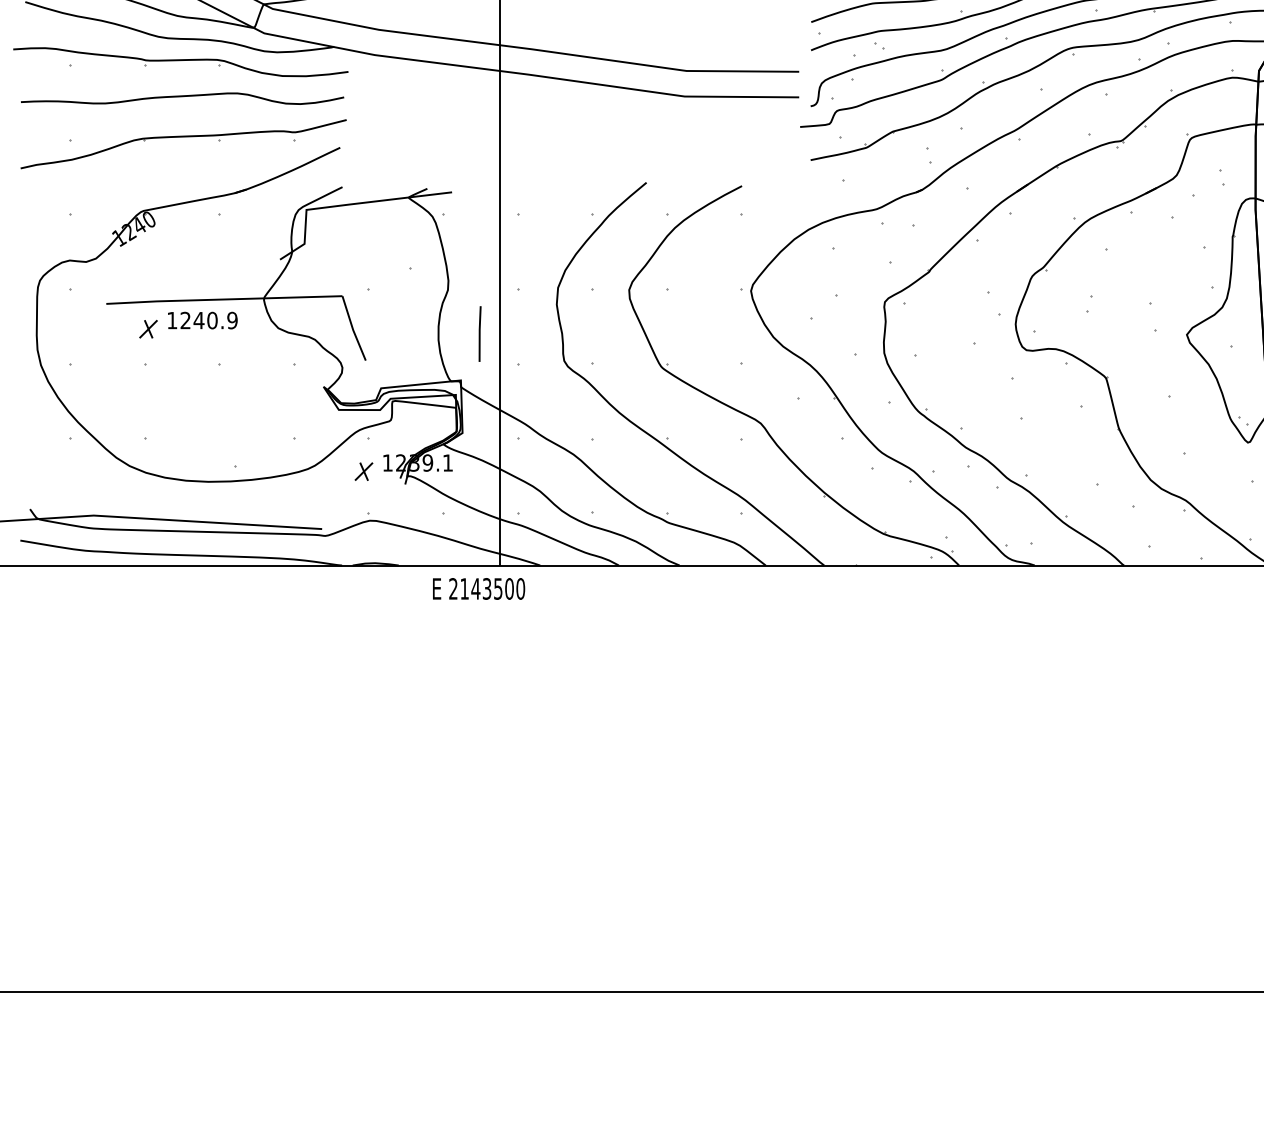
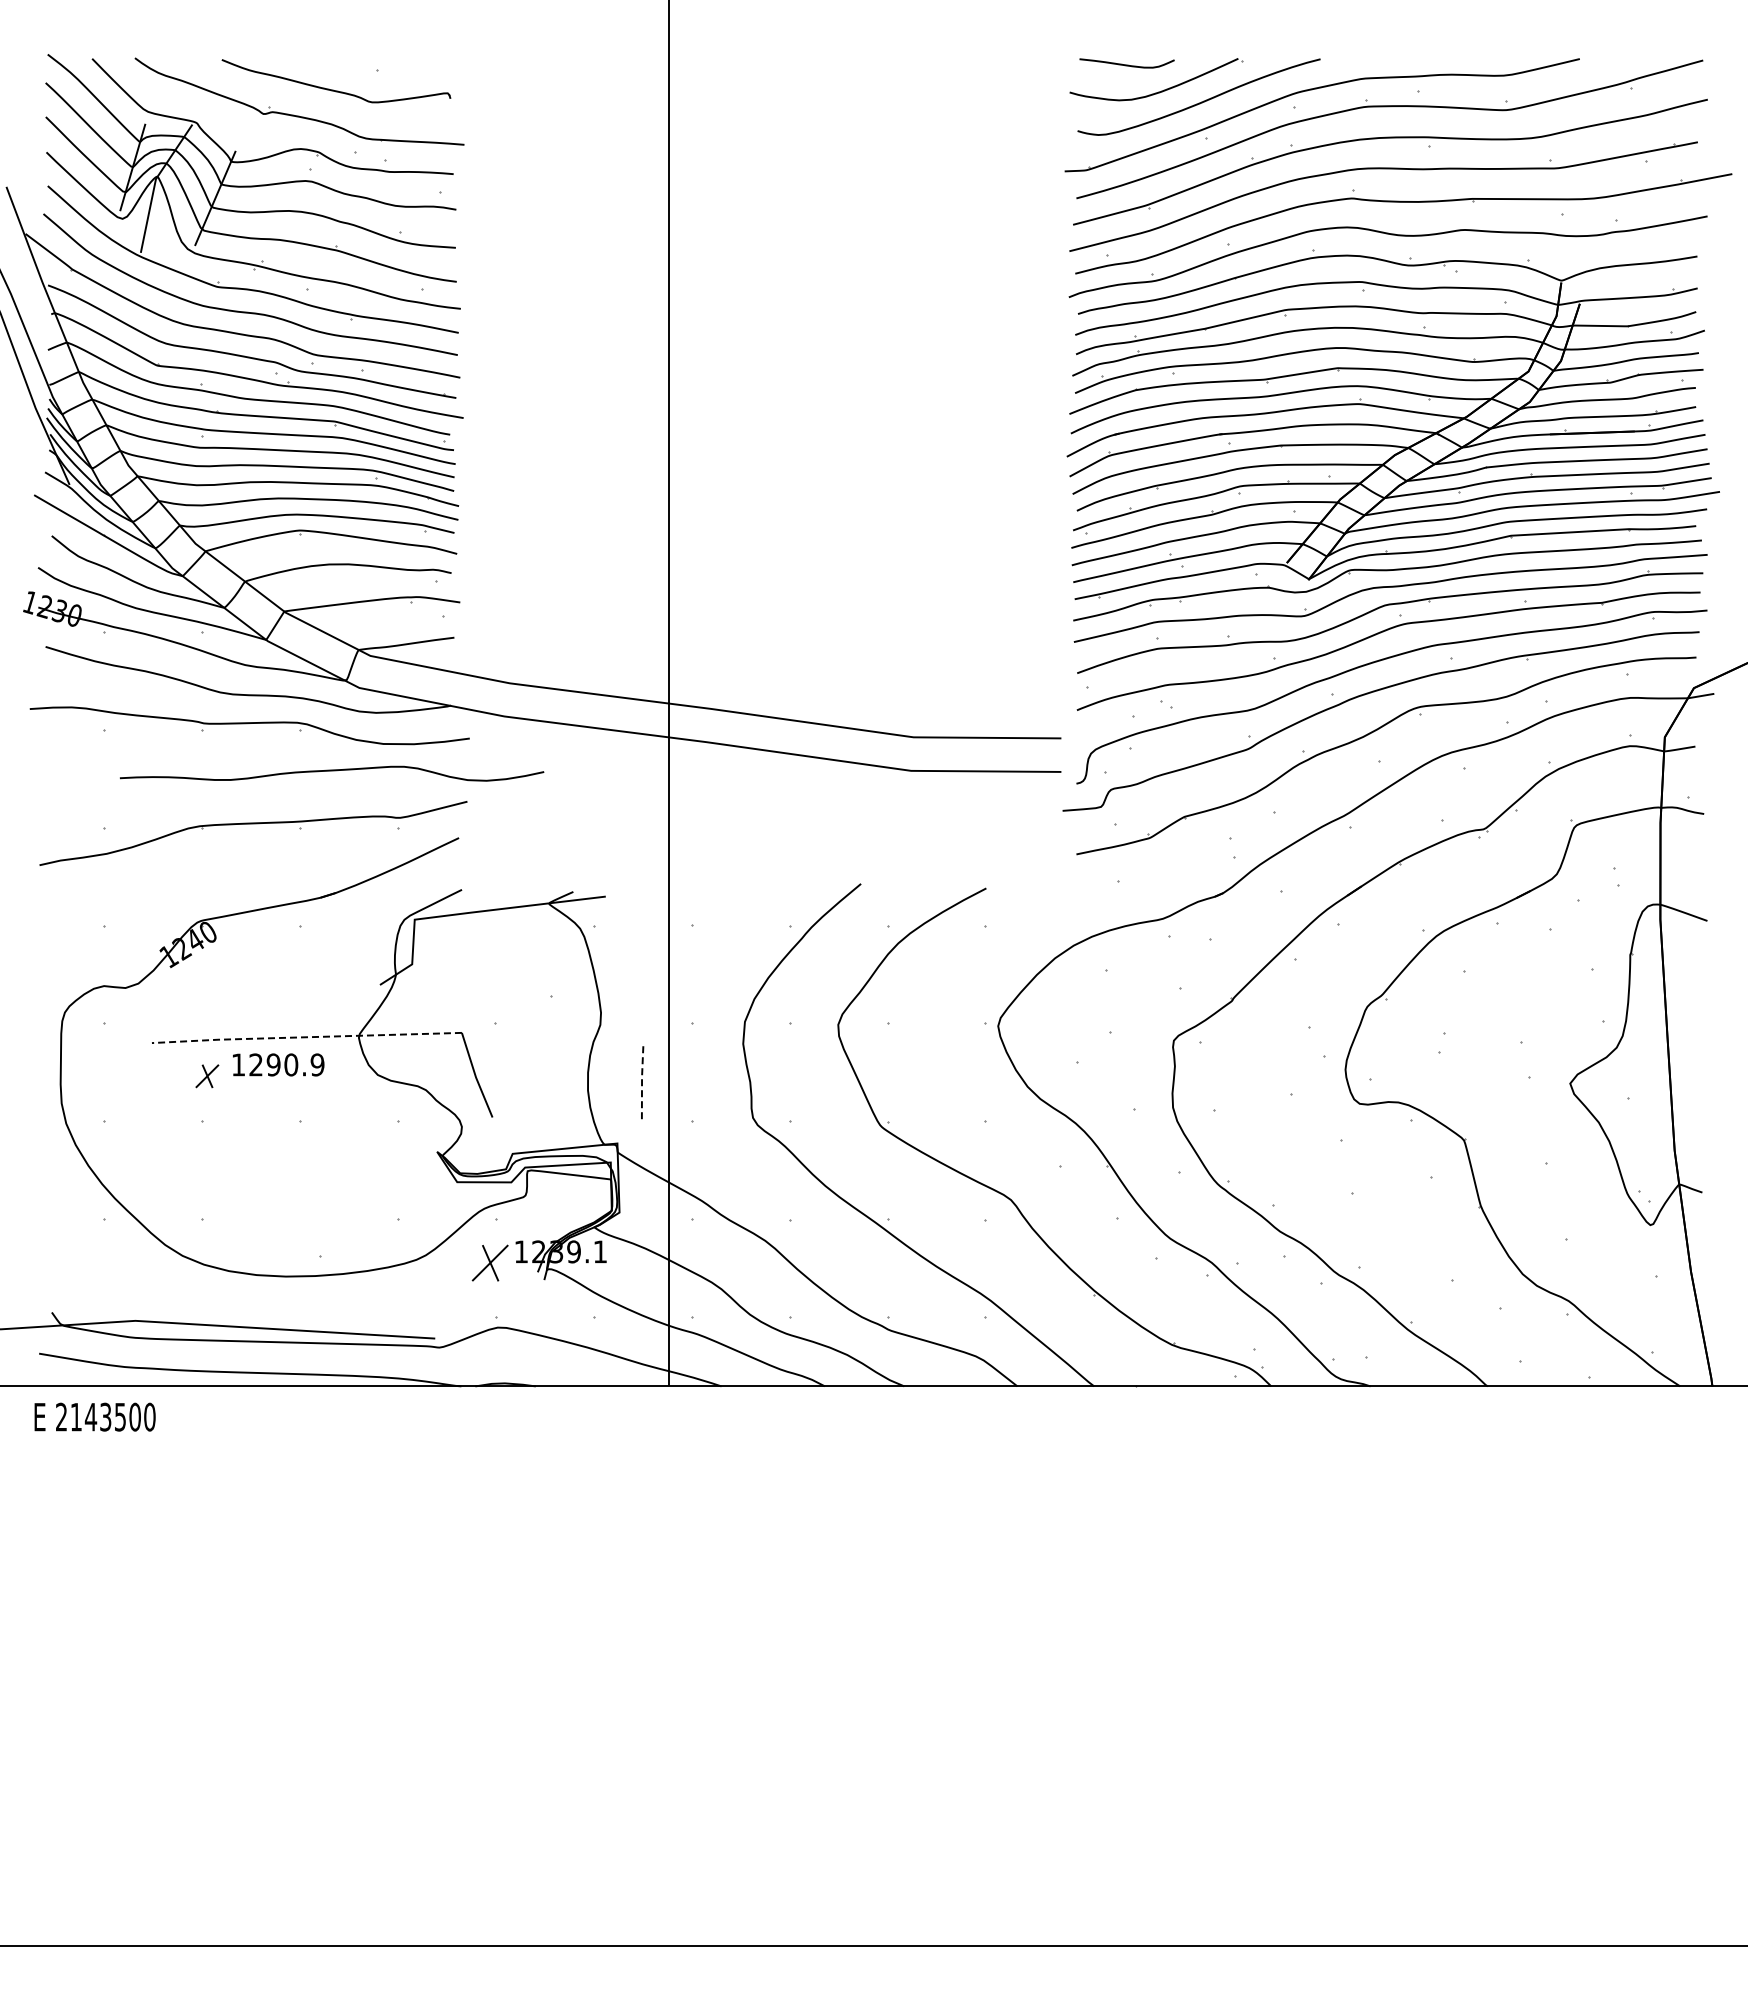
curve: (182, 97) -> (332, 771), moved
line: (223, 299) -> (305, 1037), solid -> dashed
text: (198, 320) -> (273, 1064), 1240.9 -> 1290.9
line: (480, 333) -> (642, 1081), solid -> dashed
part: (363, 471) -> (489, 1263), size x1.6
text: (478, 588) -> (94, 1416), moved

